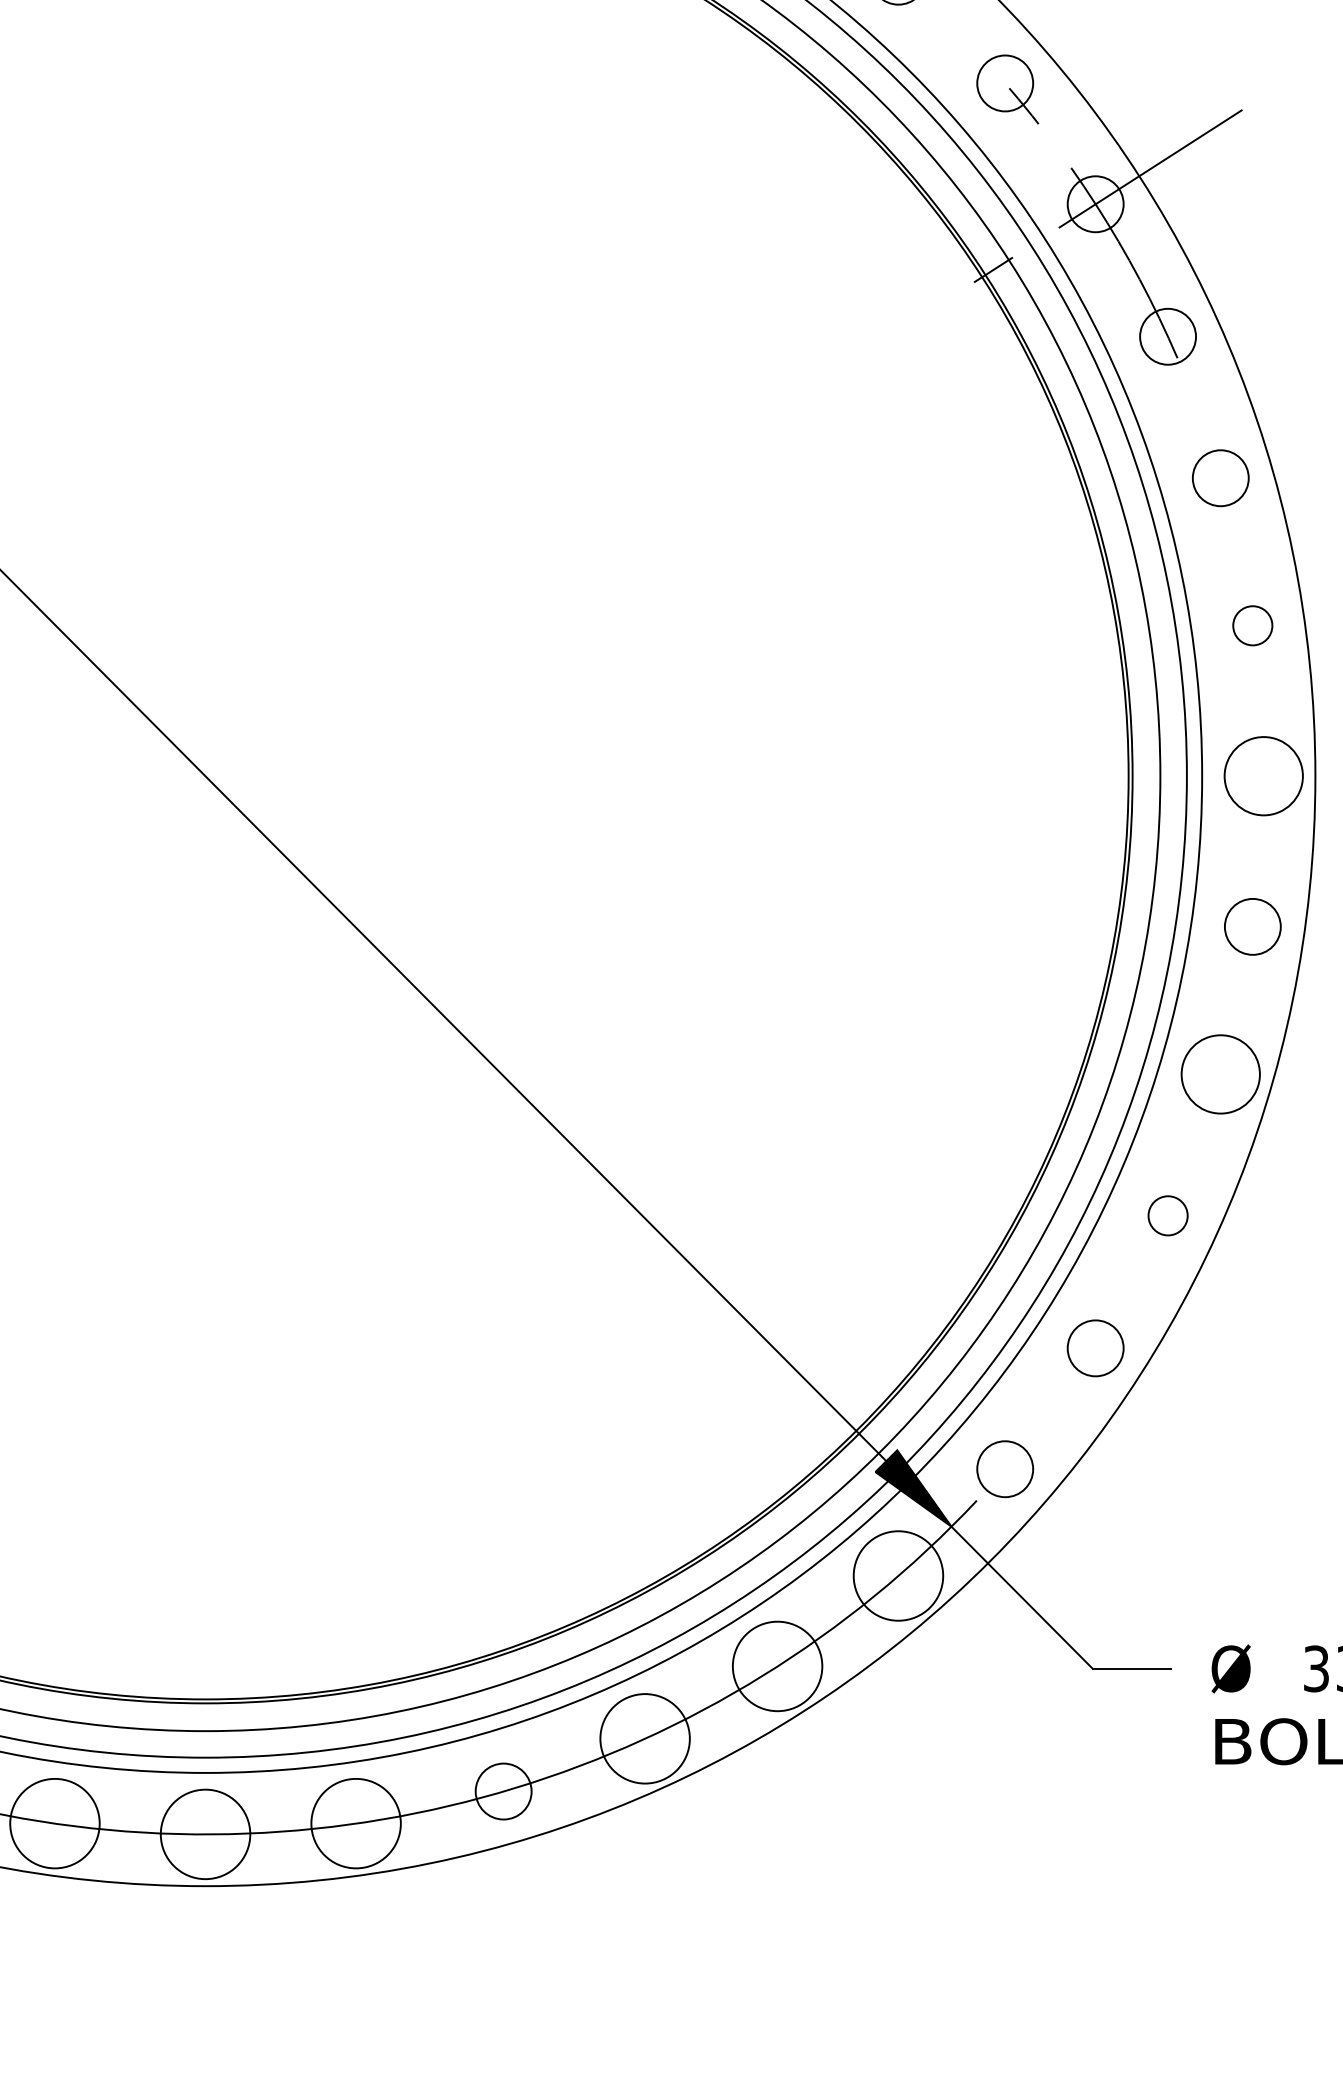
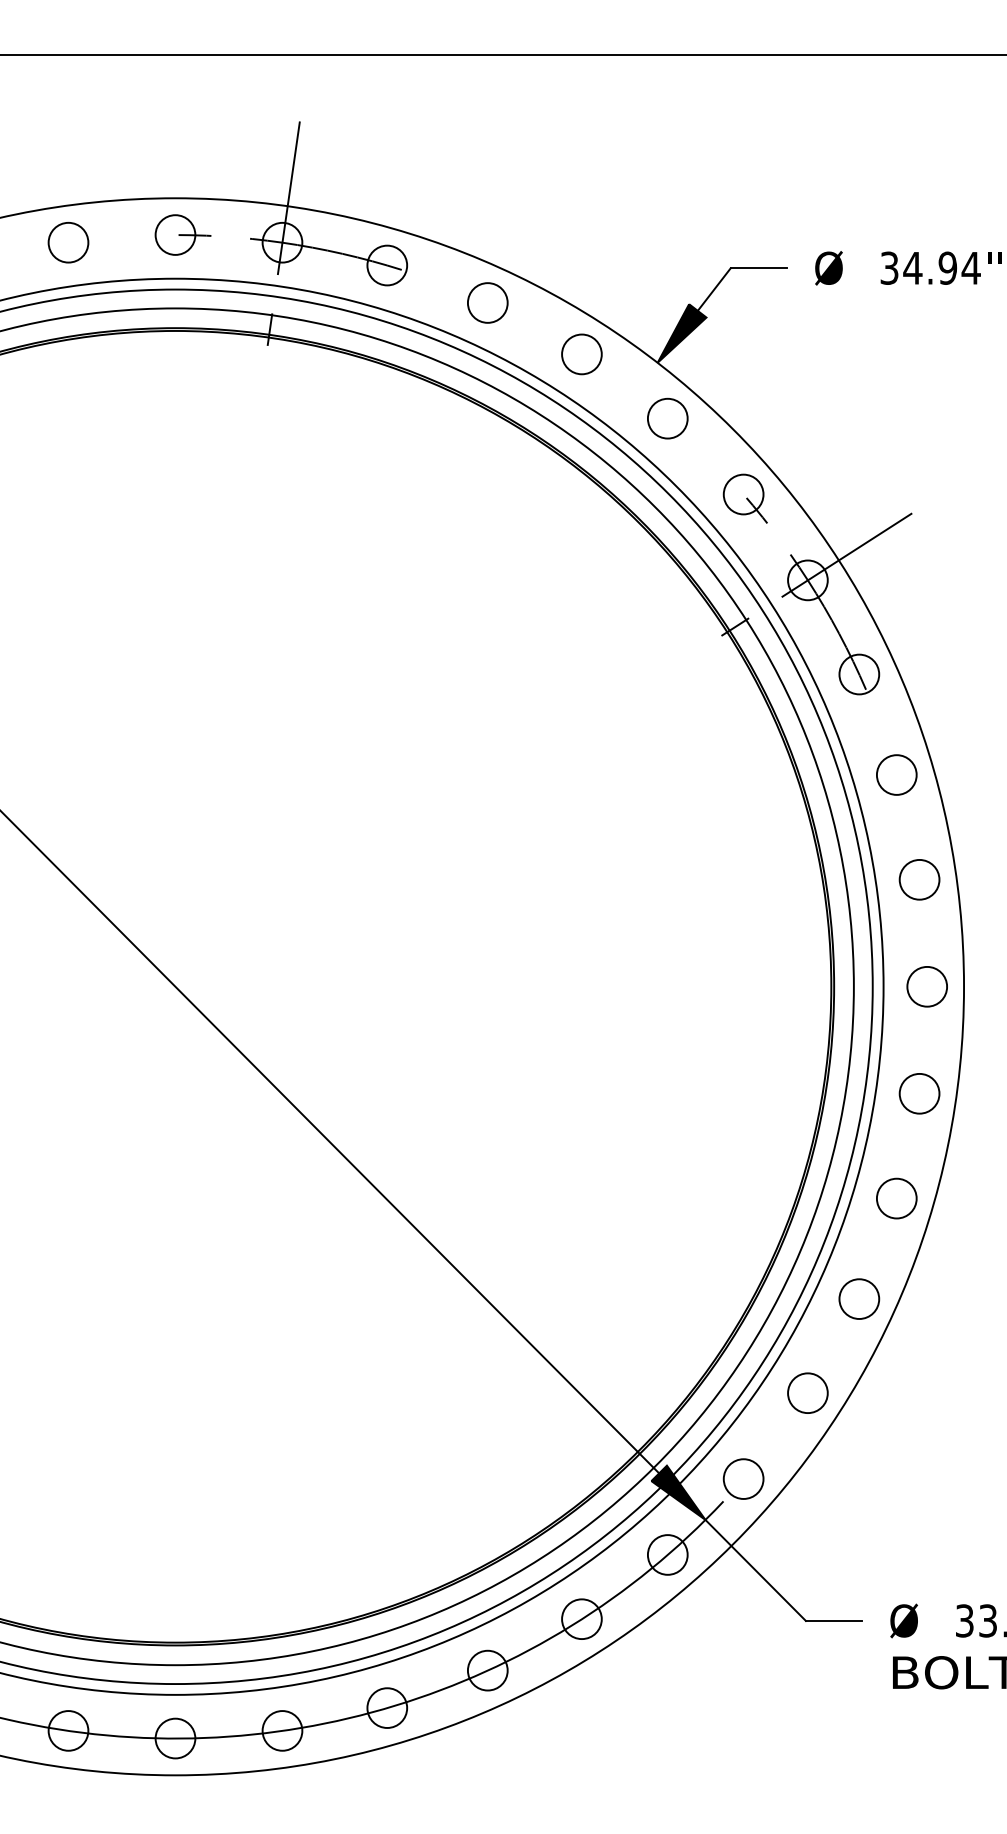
circle: (1252, 625) -> (919, 879), size x1.43
circle: (1262, 775) -> (926, 986), size x0.71
circle: (1220, 1074) -> (896, 1198), size x0.71
circle: (1168, 1215) -> (859, 1298), size x1.43
circle: (898, 1575) -> (667, 1554), size x0.62
circle: (776, 1666) -> (581, 1619), size x0.62
circle: (644, 1738) -> (487, 1670), size x0.62
circle: (54, 1823) -> (68, 1730), size x0.62
circle: (356, 1823) -> (282, 1730), size x0.62
circle: (205, 1834) -> (175, 1738), size x0.62

